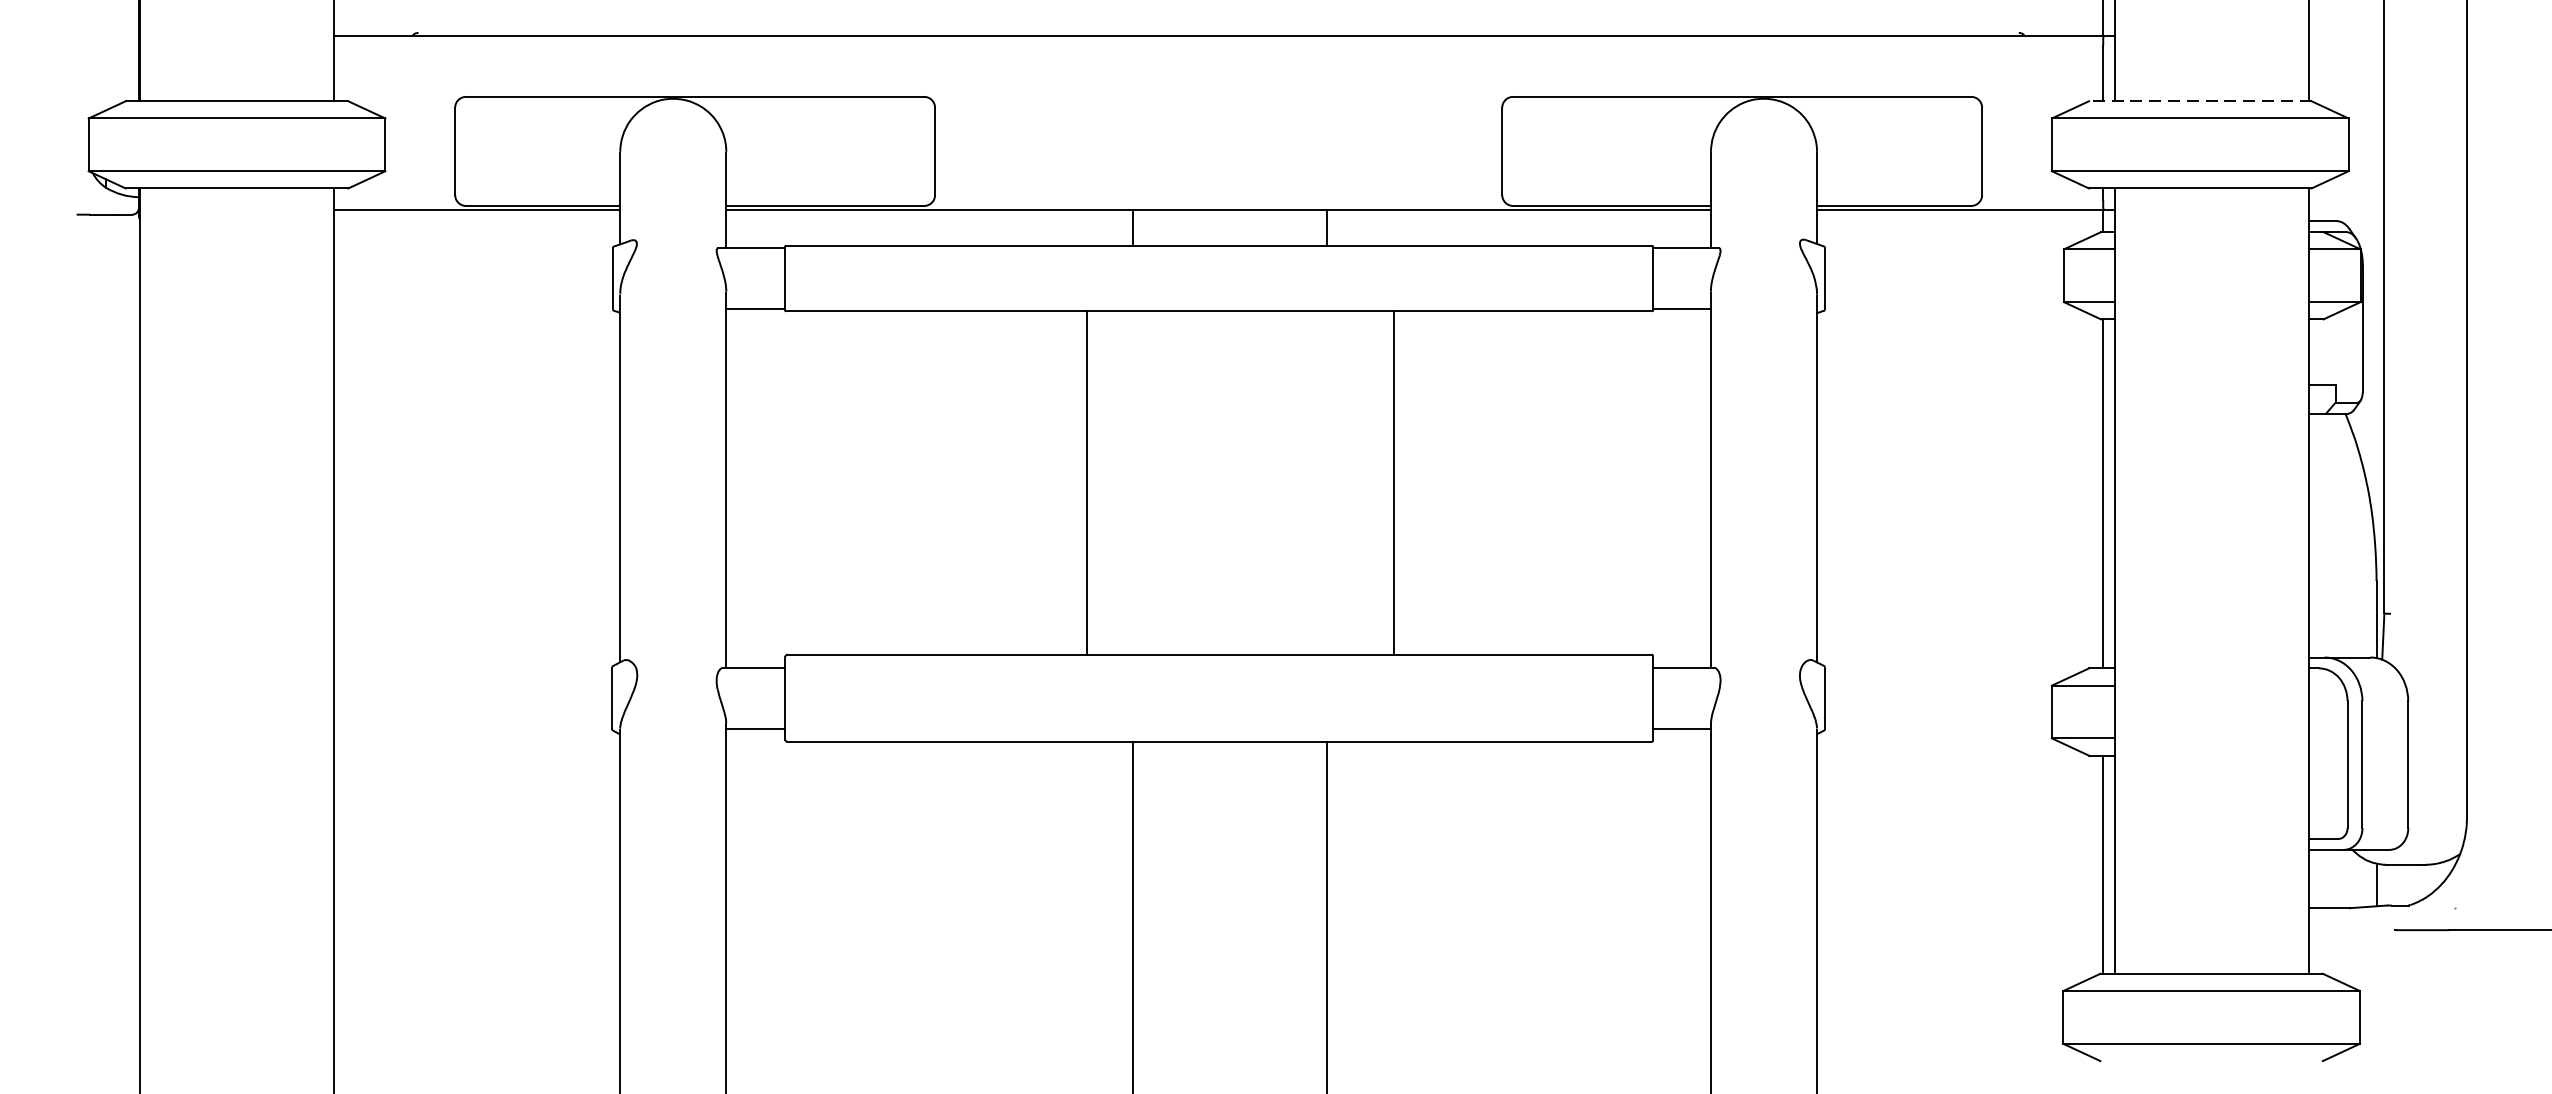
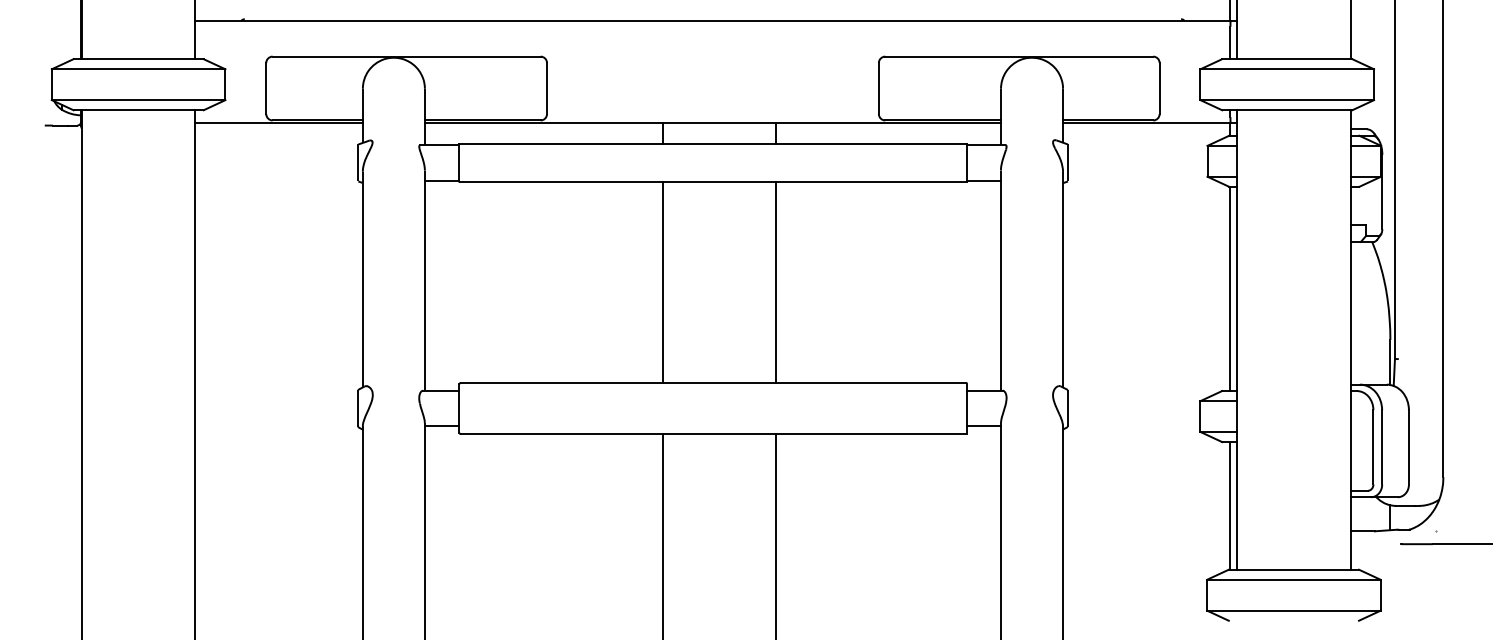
line: (2198, 101) -> (1286, 59), dashed -> solid
line: (1086, 482) -> (662, 282), moved
line: (1393, 482) -> (776, 282), moved

